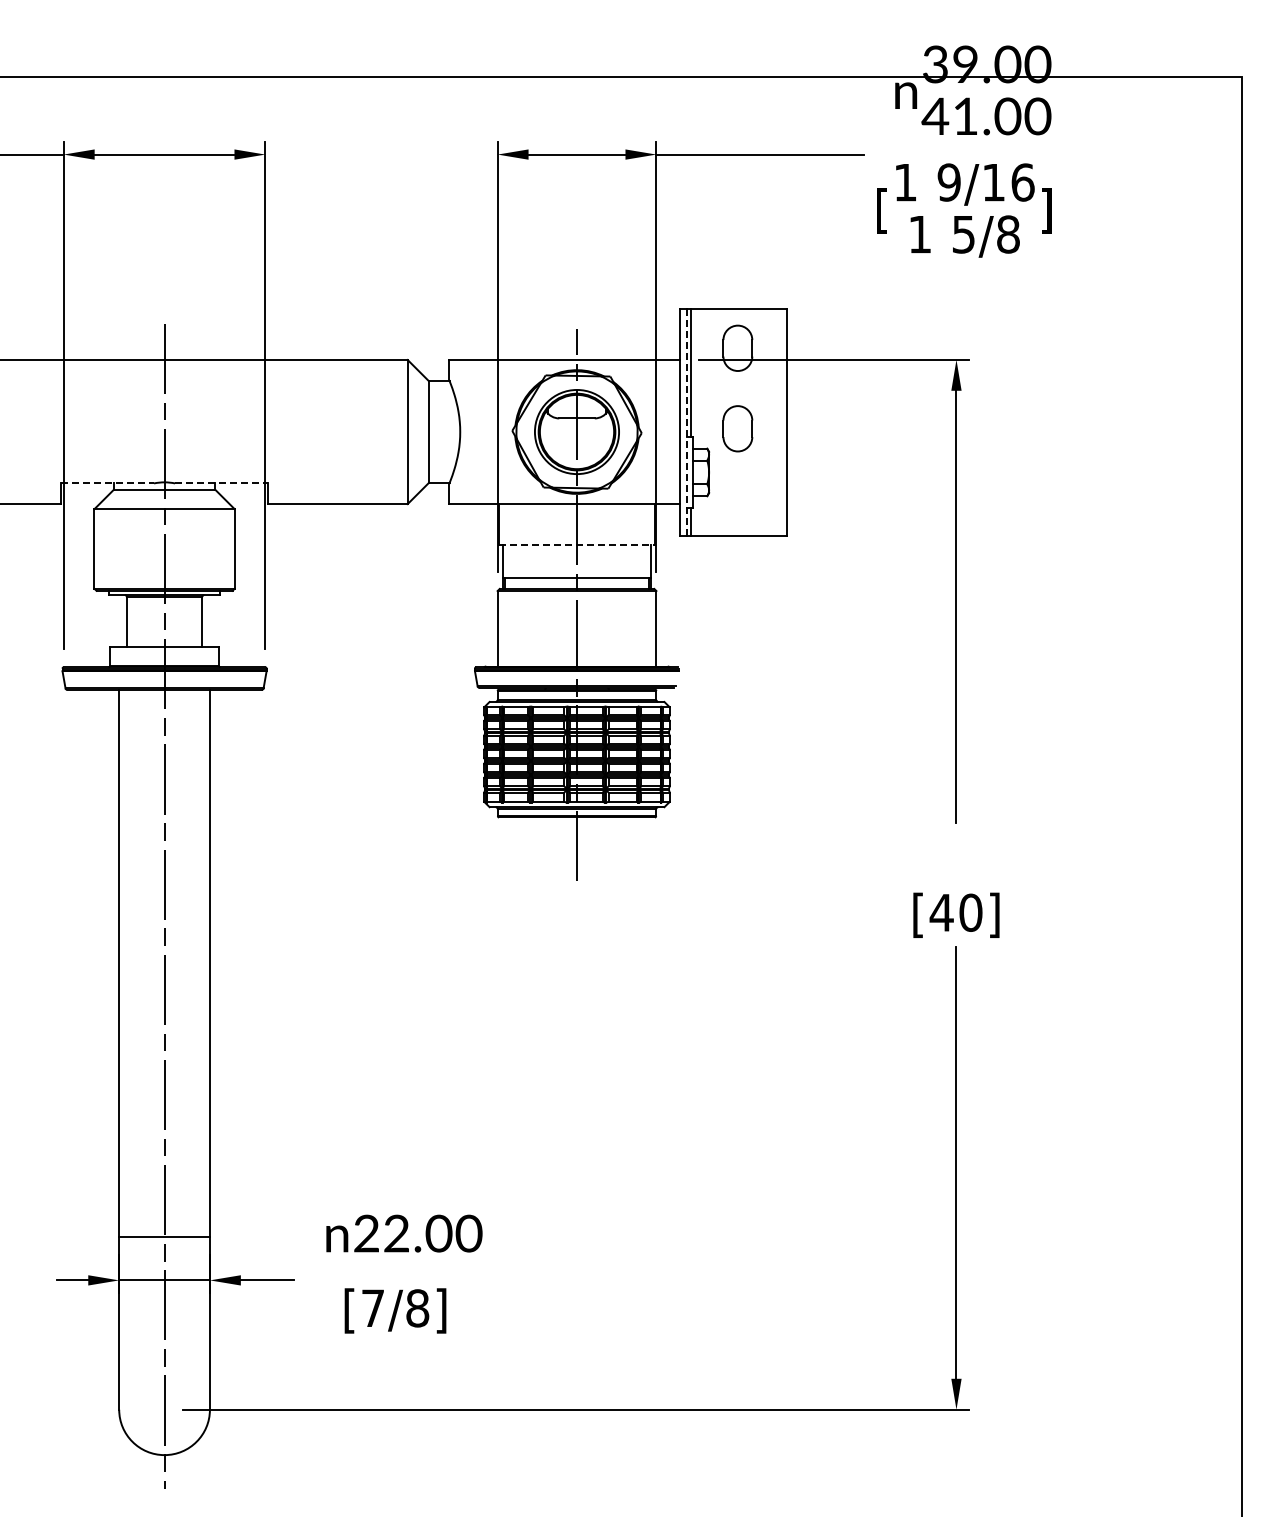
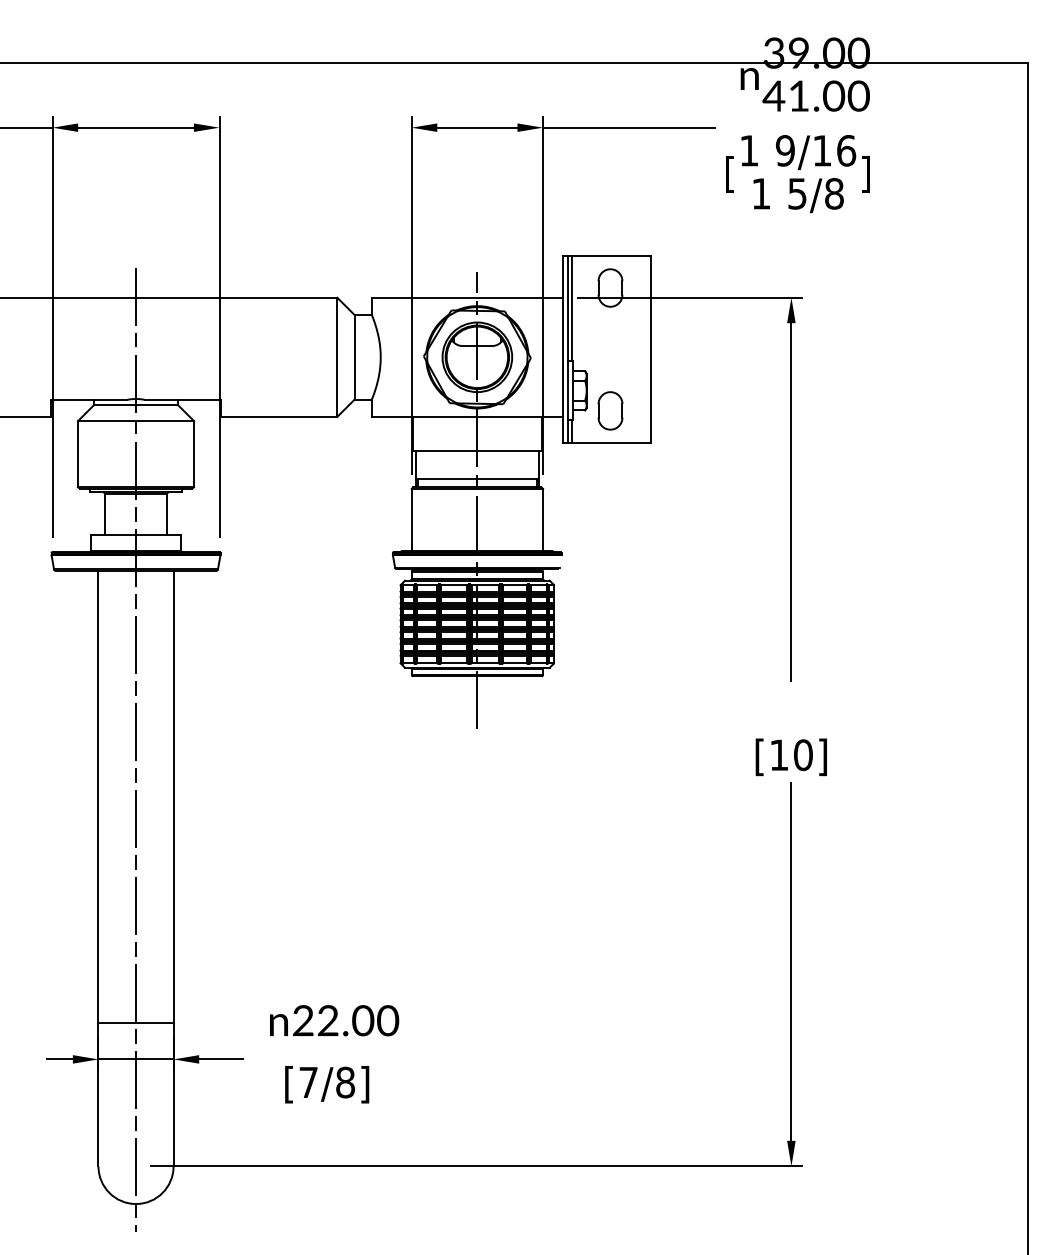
line: (686, 423) -> (567, 350), dashed -> solid
part: (737, 428) -> (610, 410), moved
line: (108, 483) -> (89, 399), dashed -> solid
line: (221, 483) -> (183, 399), dashed -> solid
line: (577, 545) -> (477, 451), dashed -> solid
text: (941, 912) -> (779, 754), [40] -> [10]

